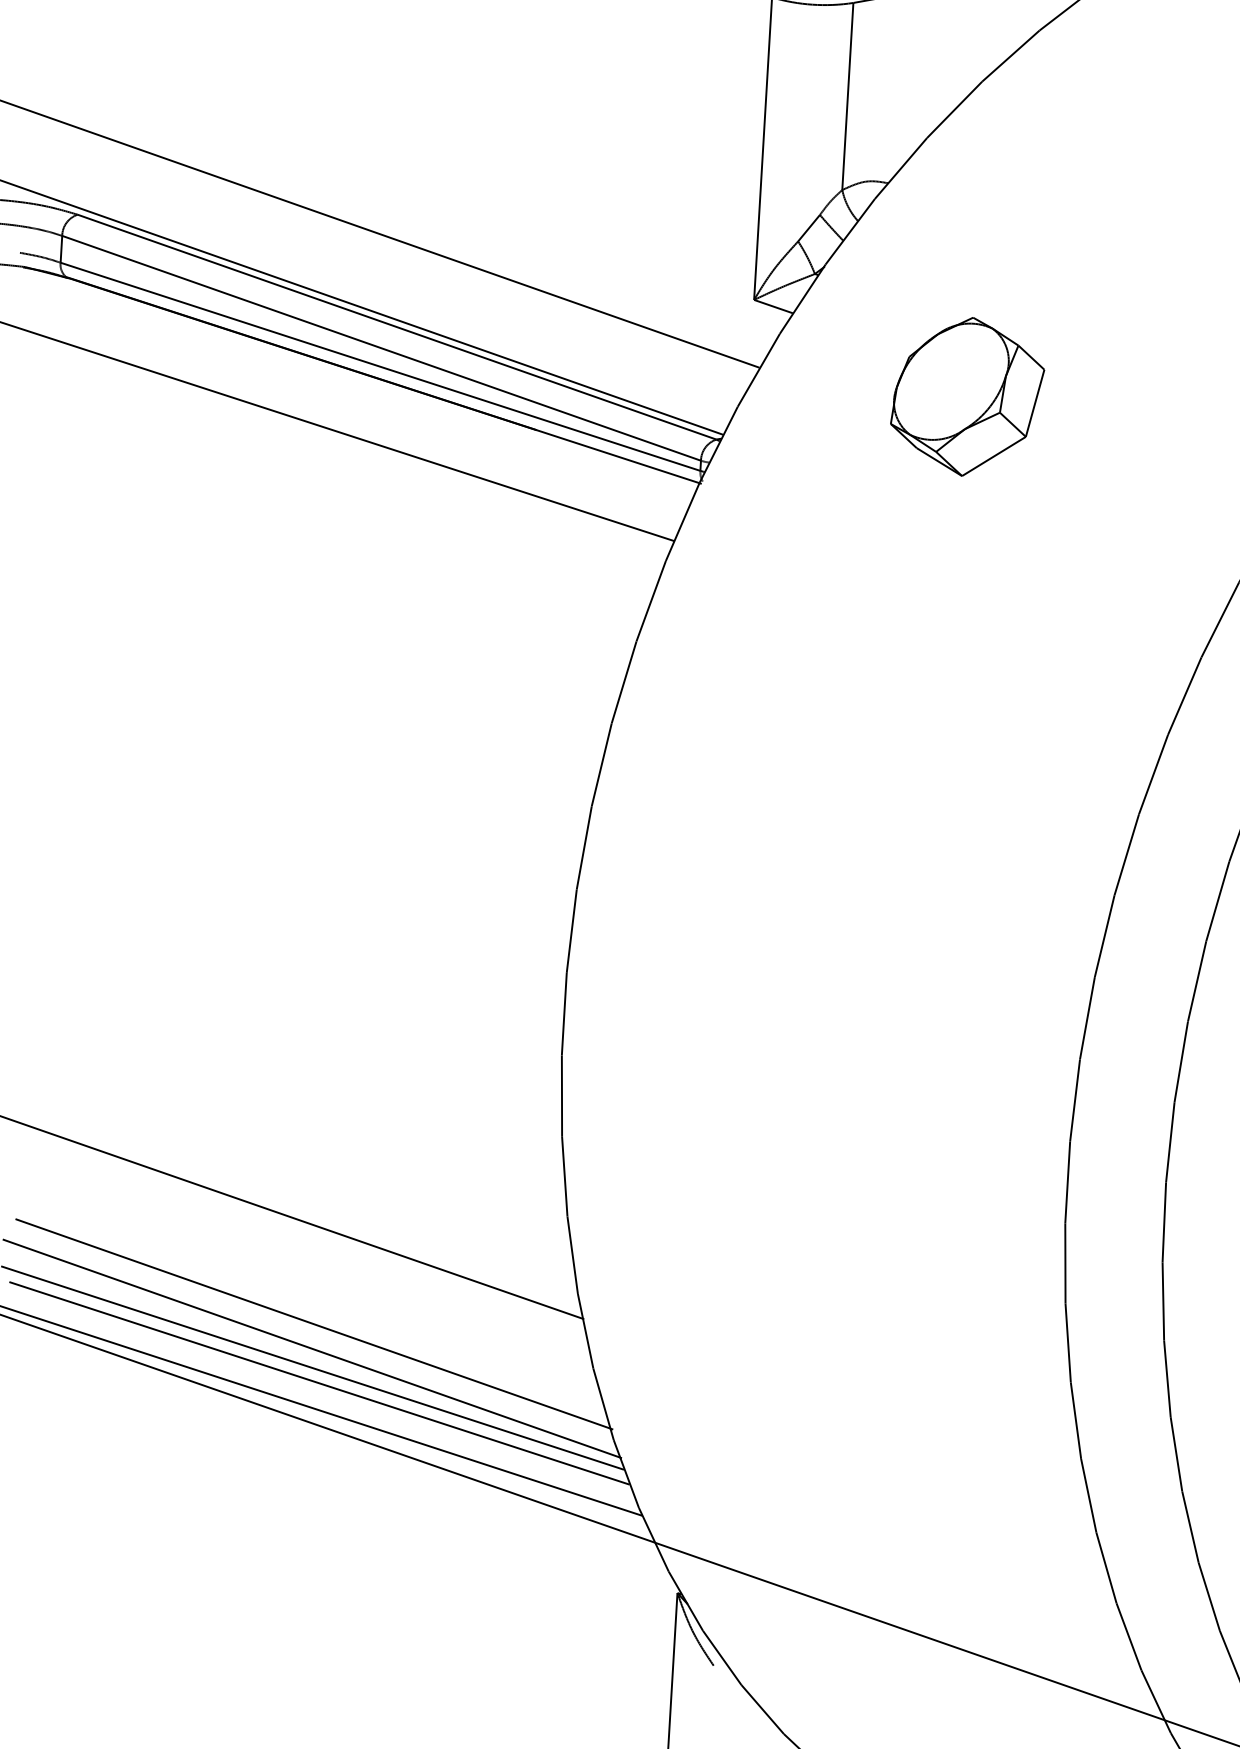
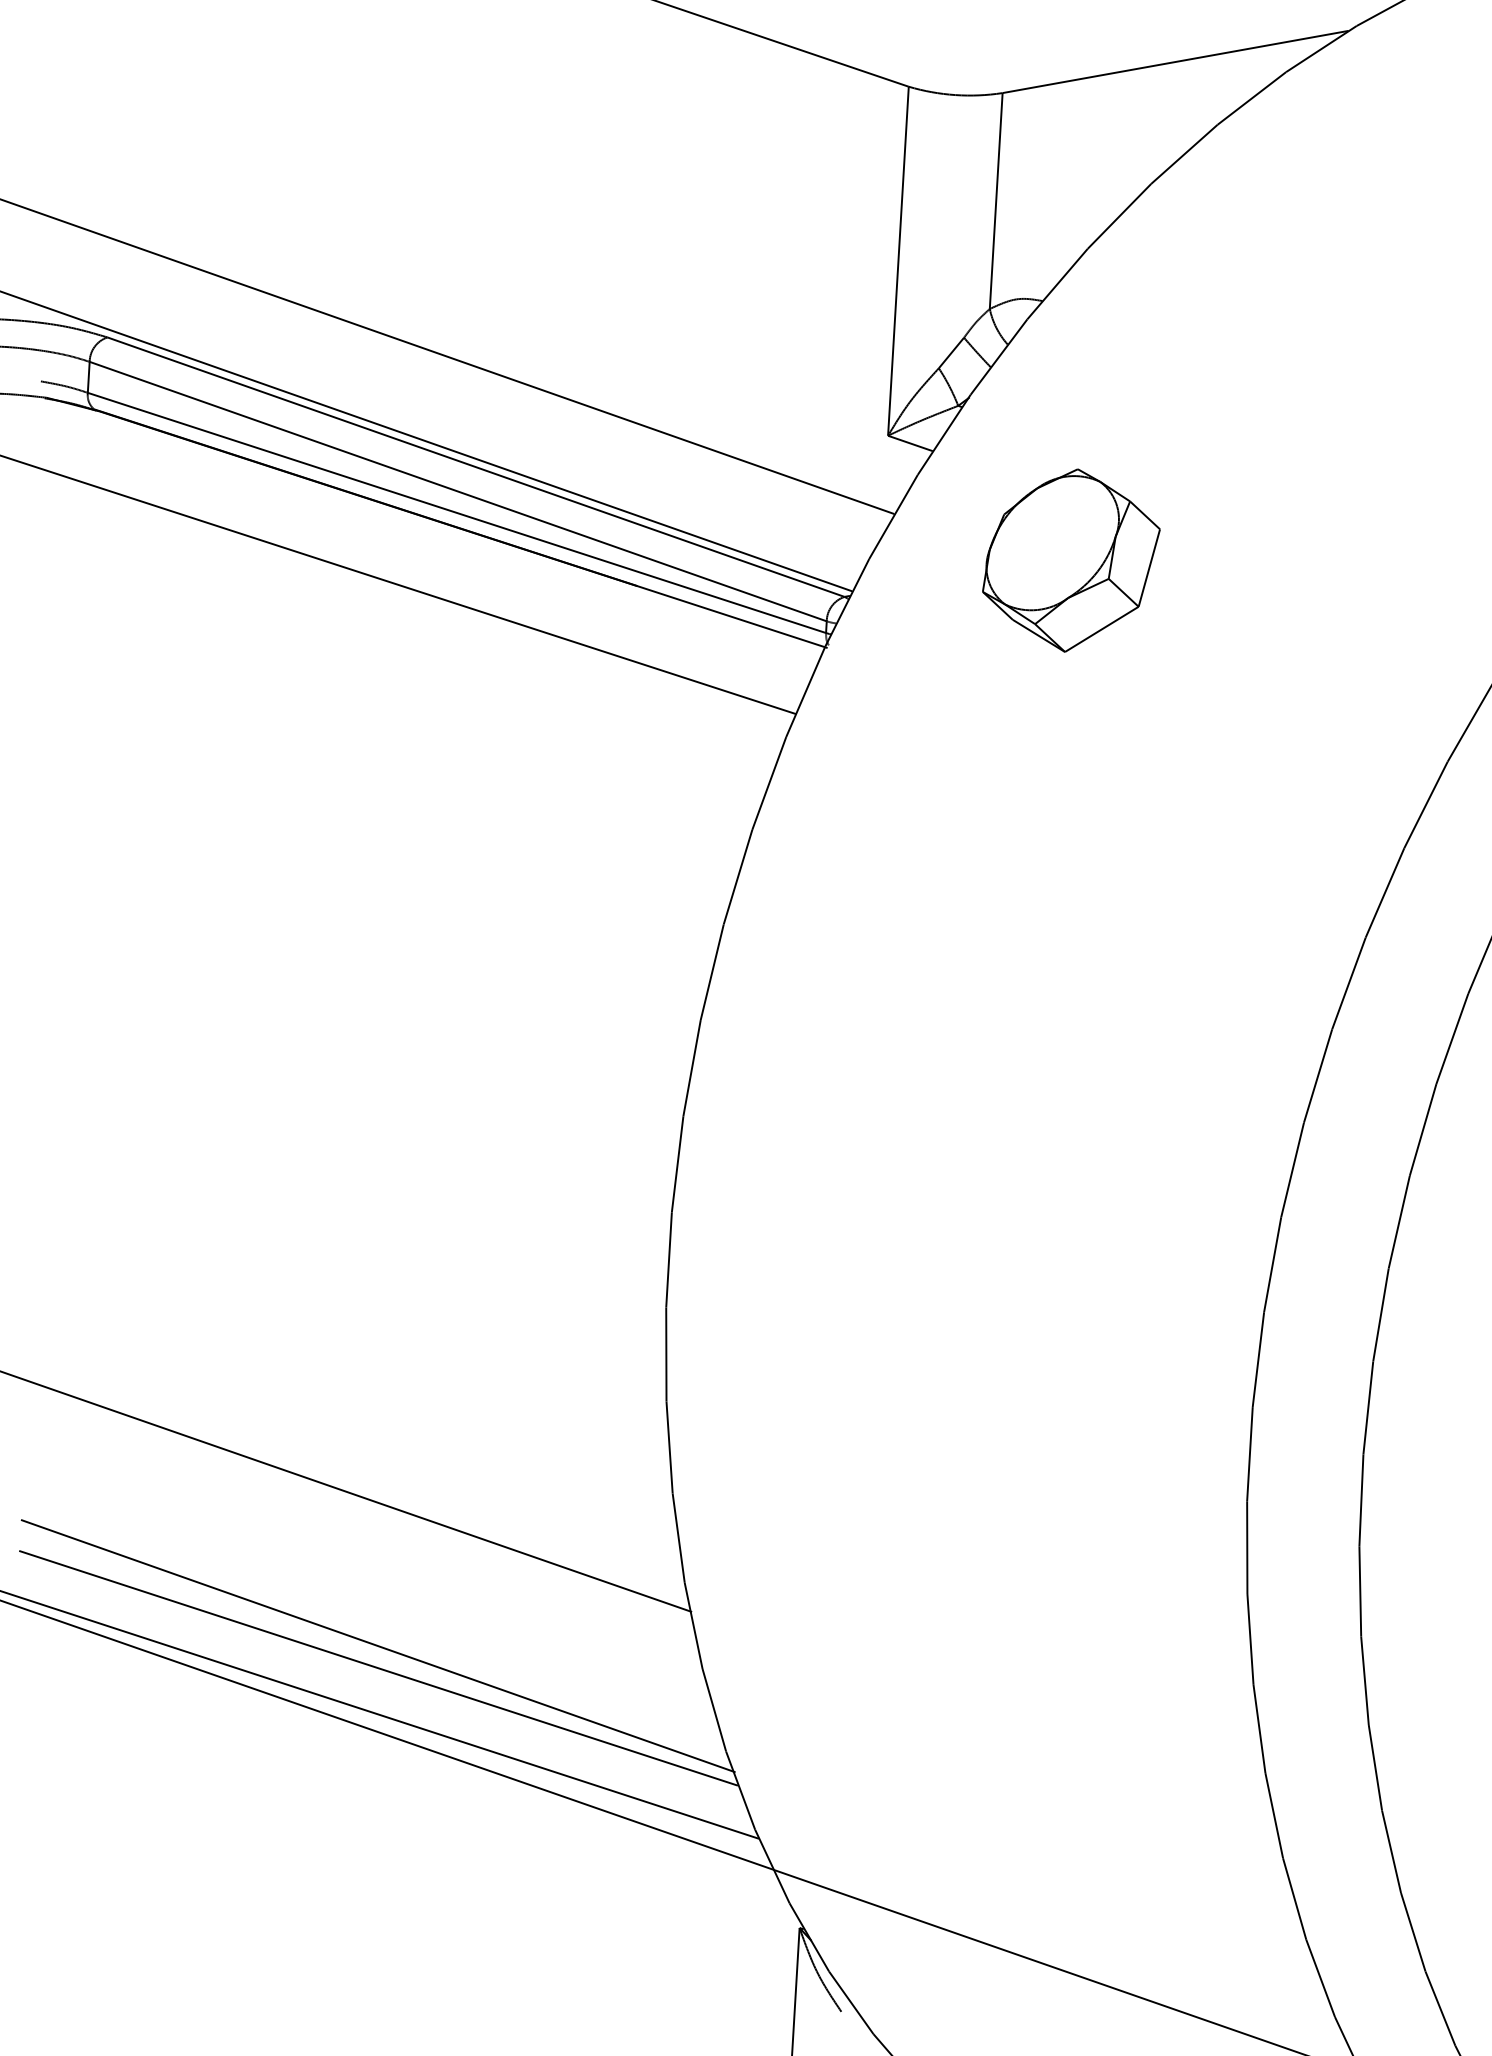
part: (967, 396) -> (1071, 560), moved
line: (314, 1324) -> (380, 1617), removed
line: (319, 1382) -> (386, 1685), removed

